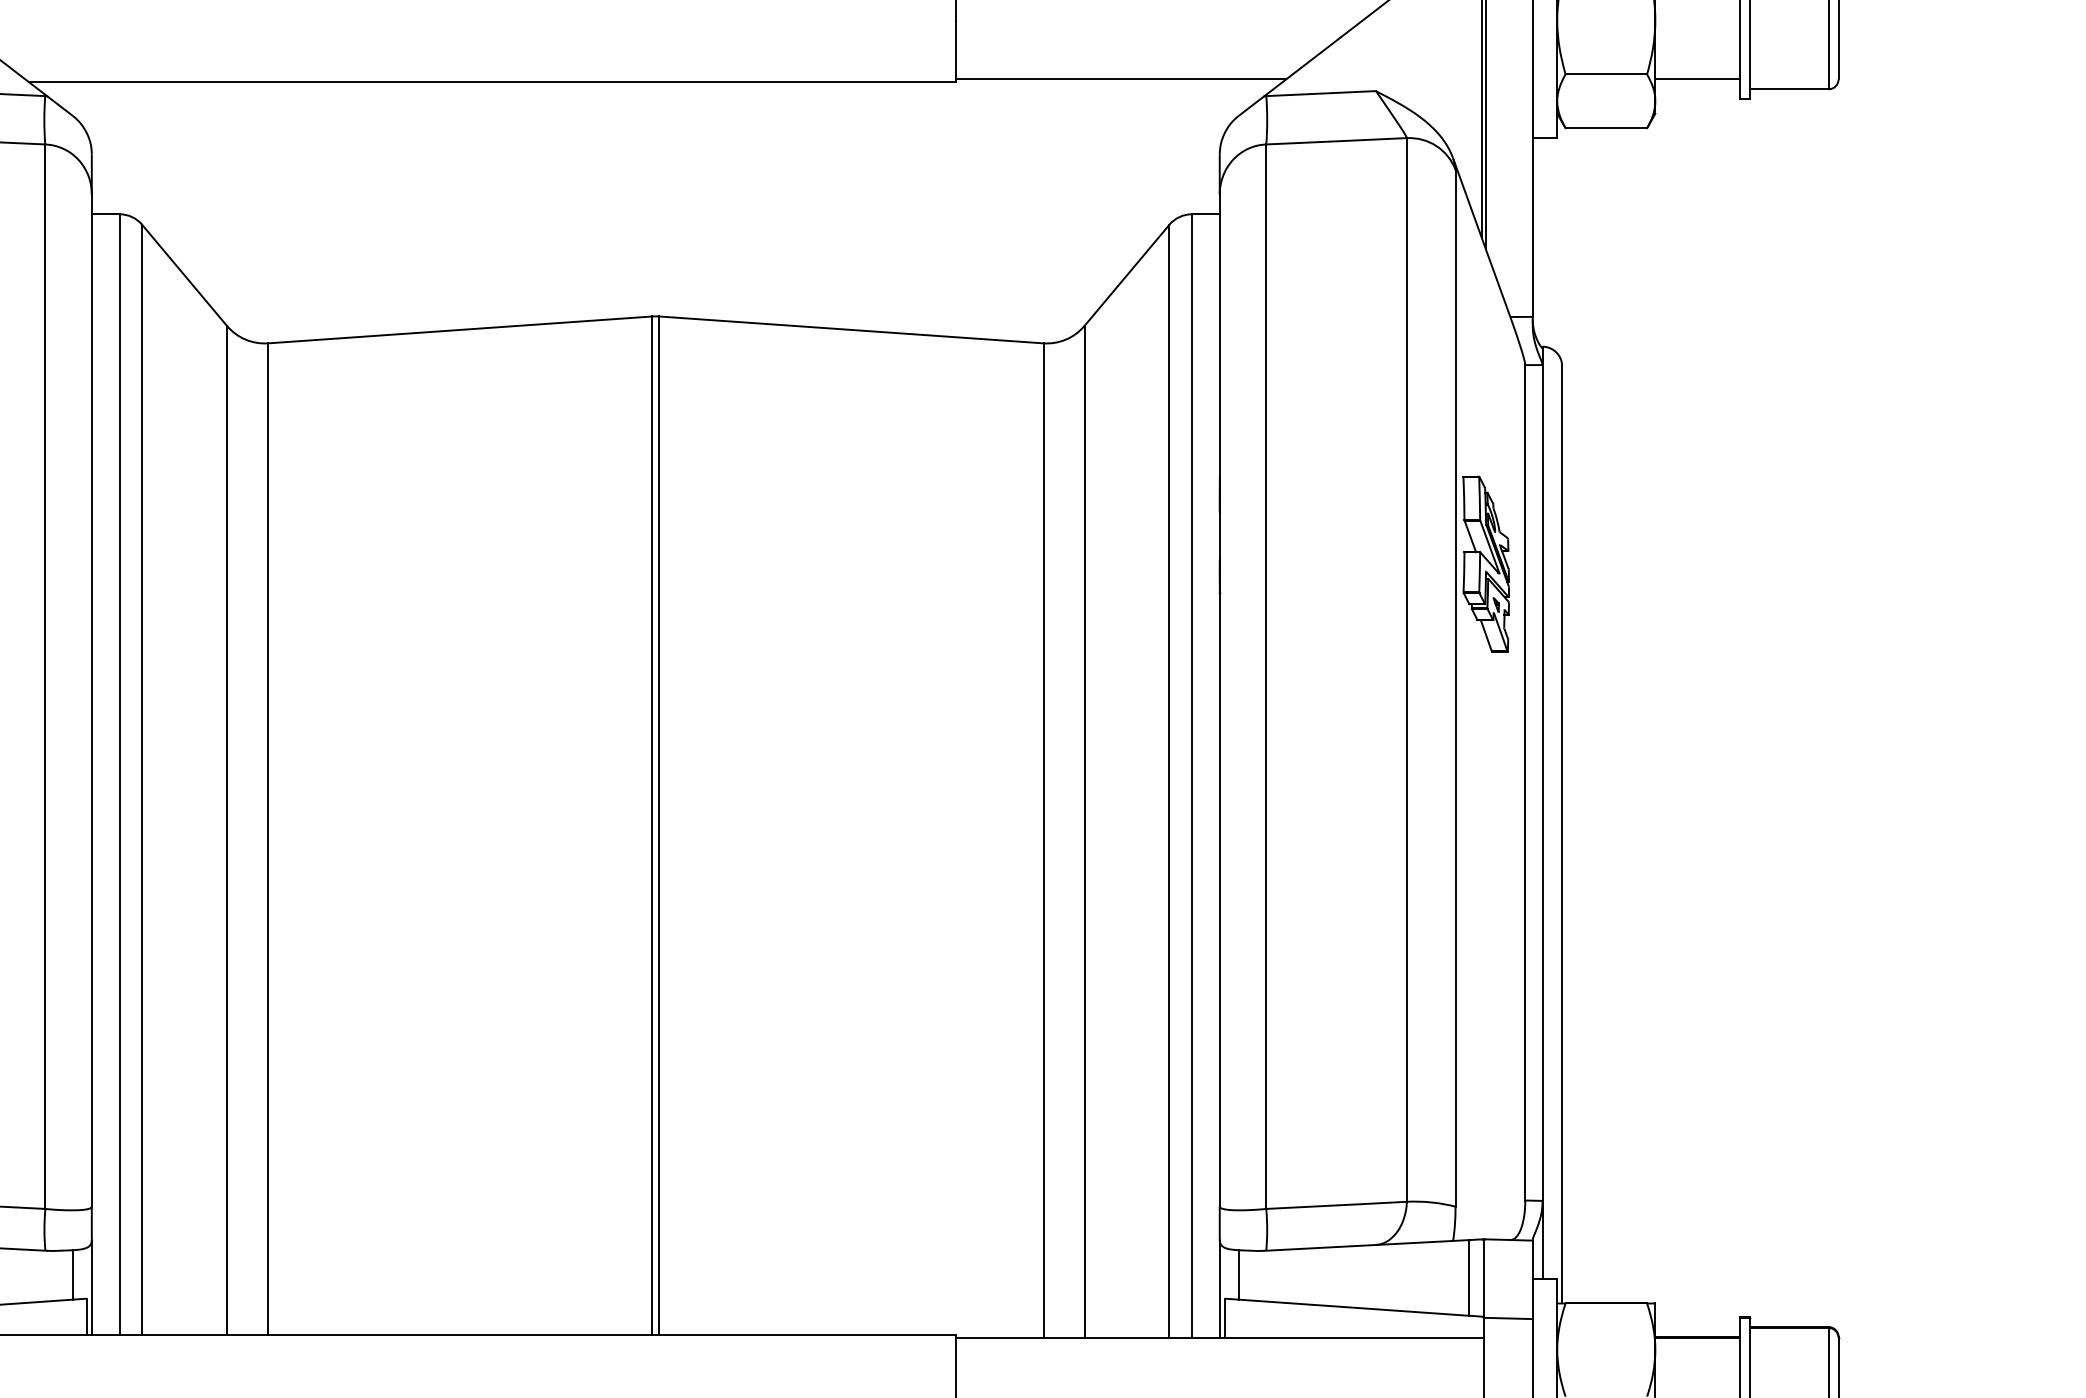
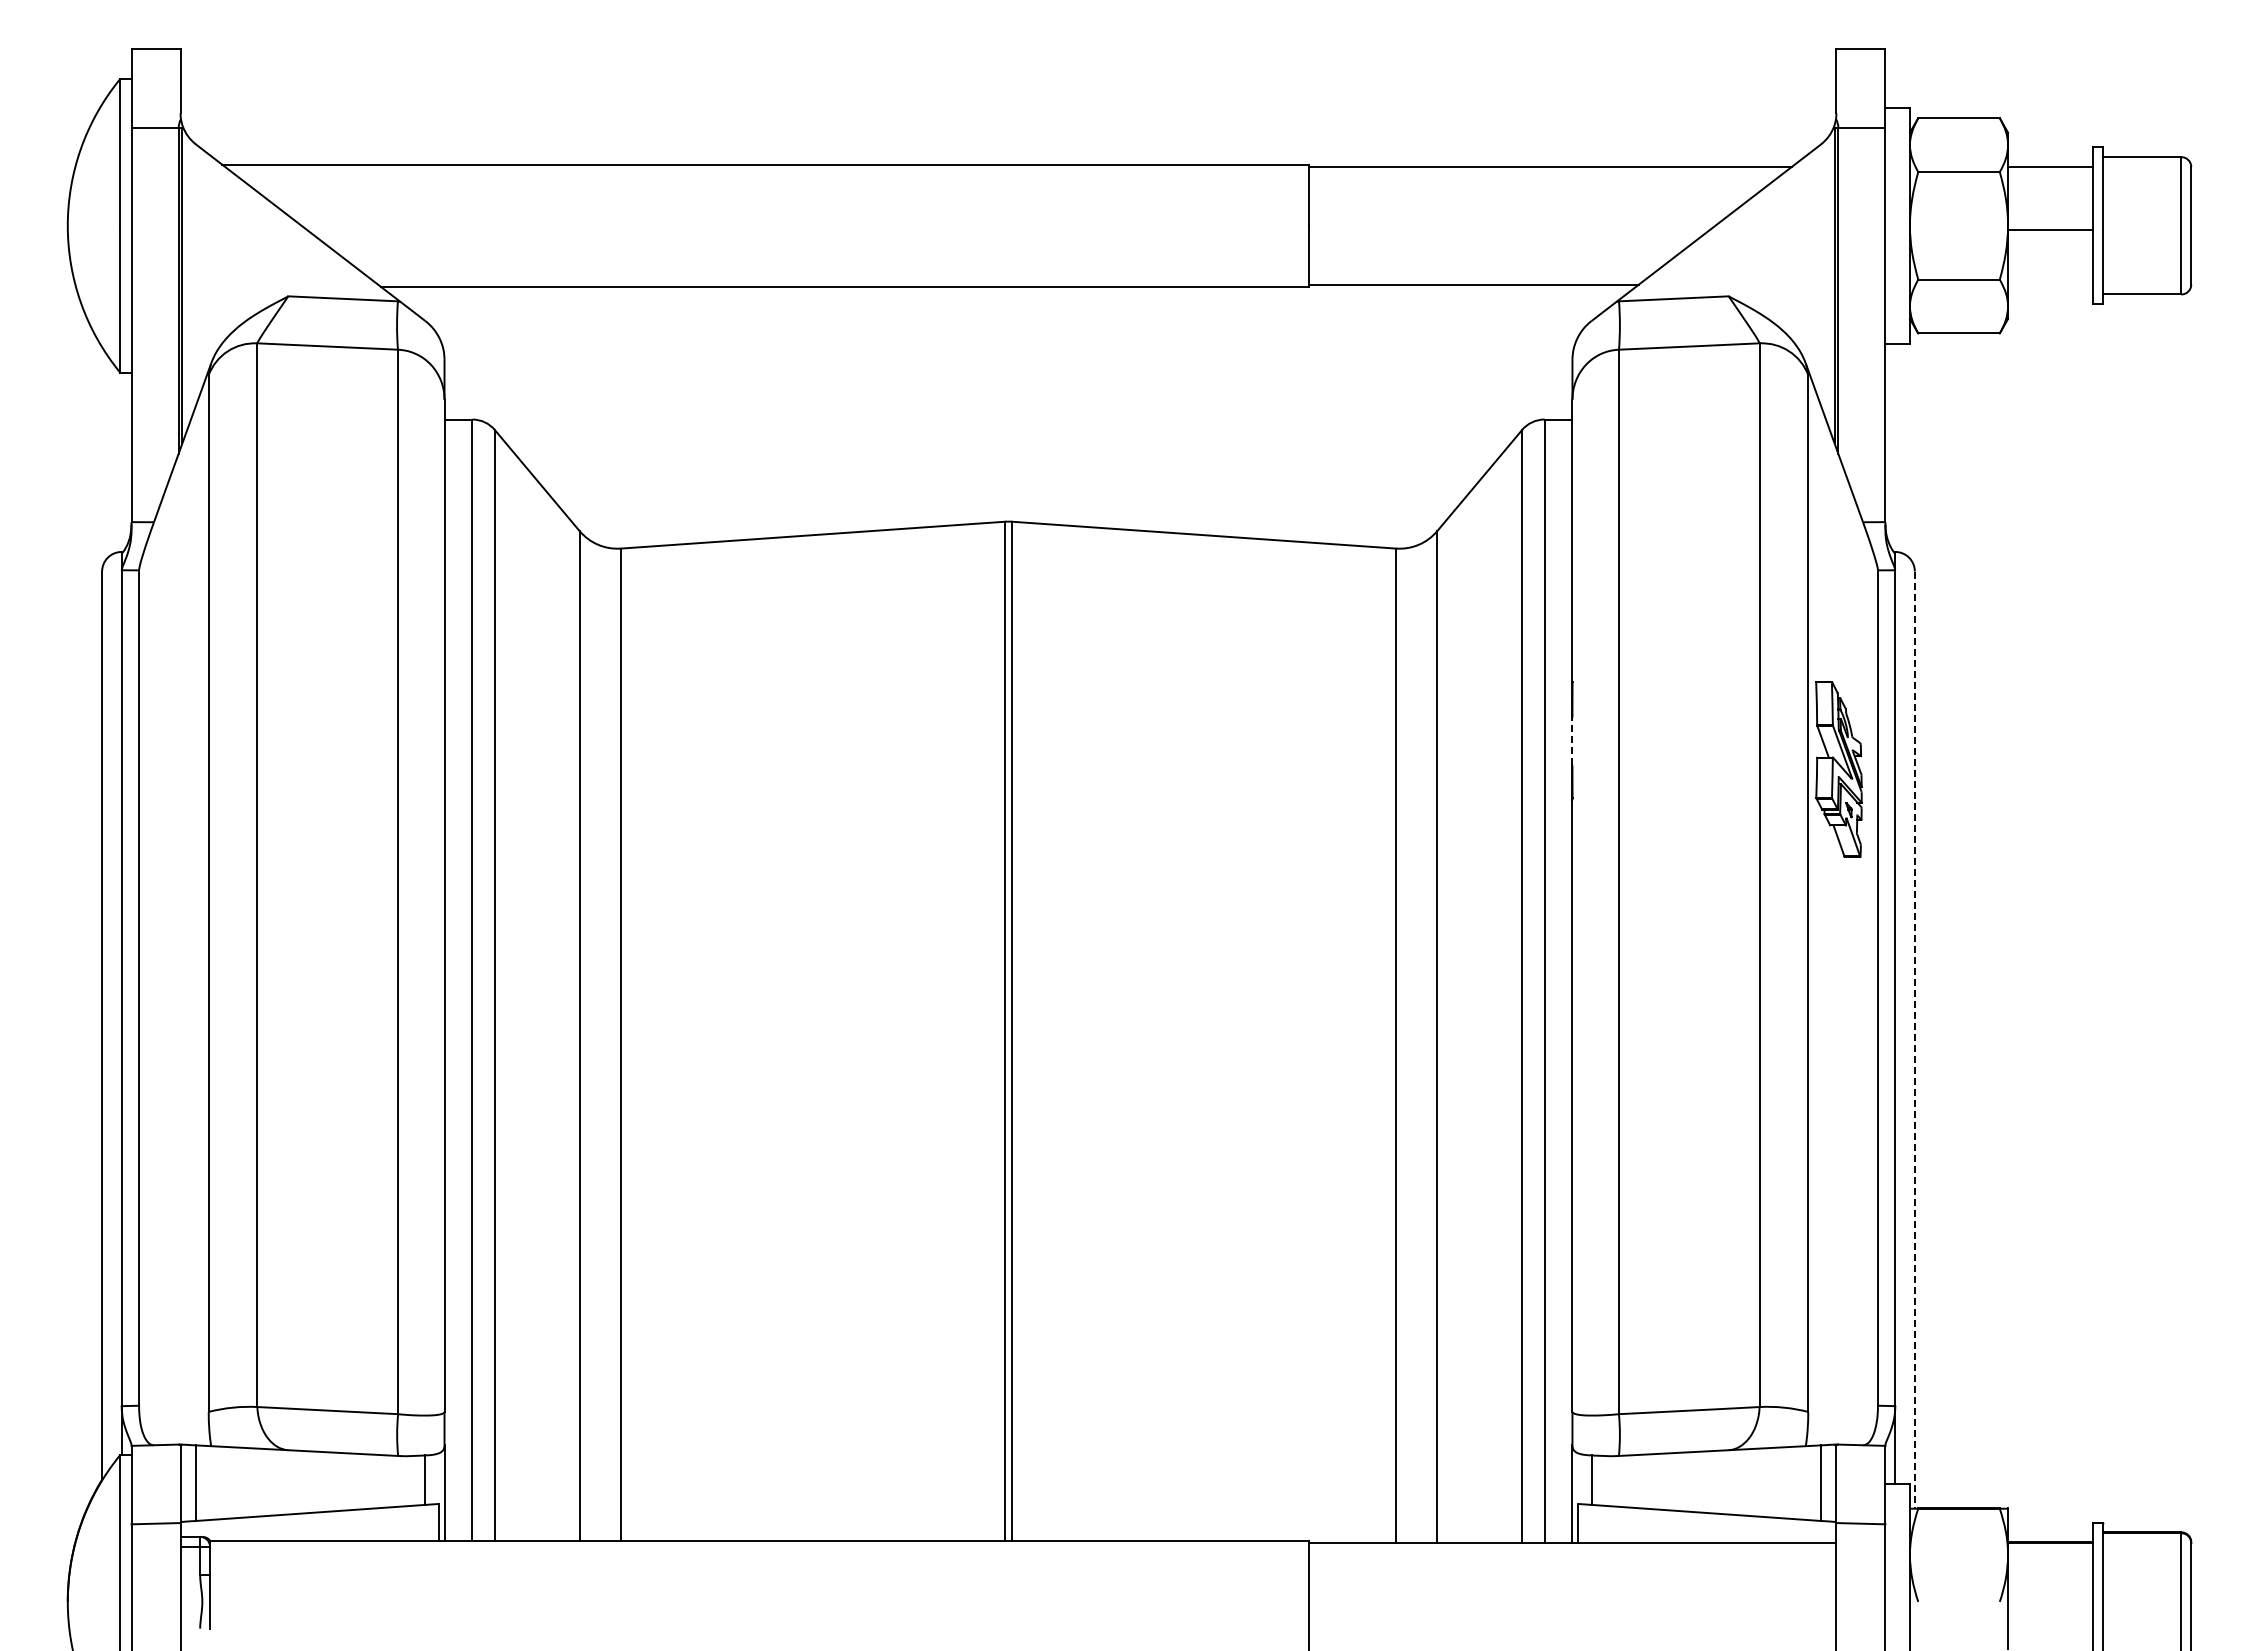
line: (1697, 79) -> (2050, 229), moved
line: (1219, 536) -> (1572, 741), solid -> dashed
line: (1561, 835) -> (1914, 1040), solid -> dashed

